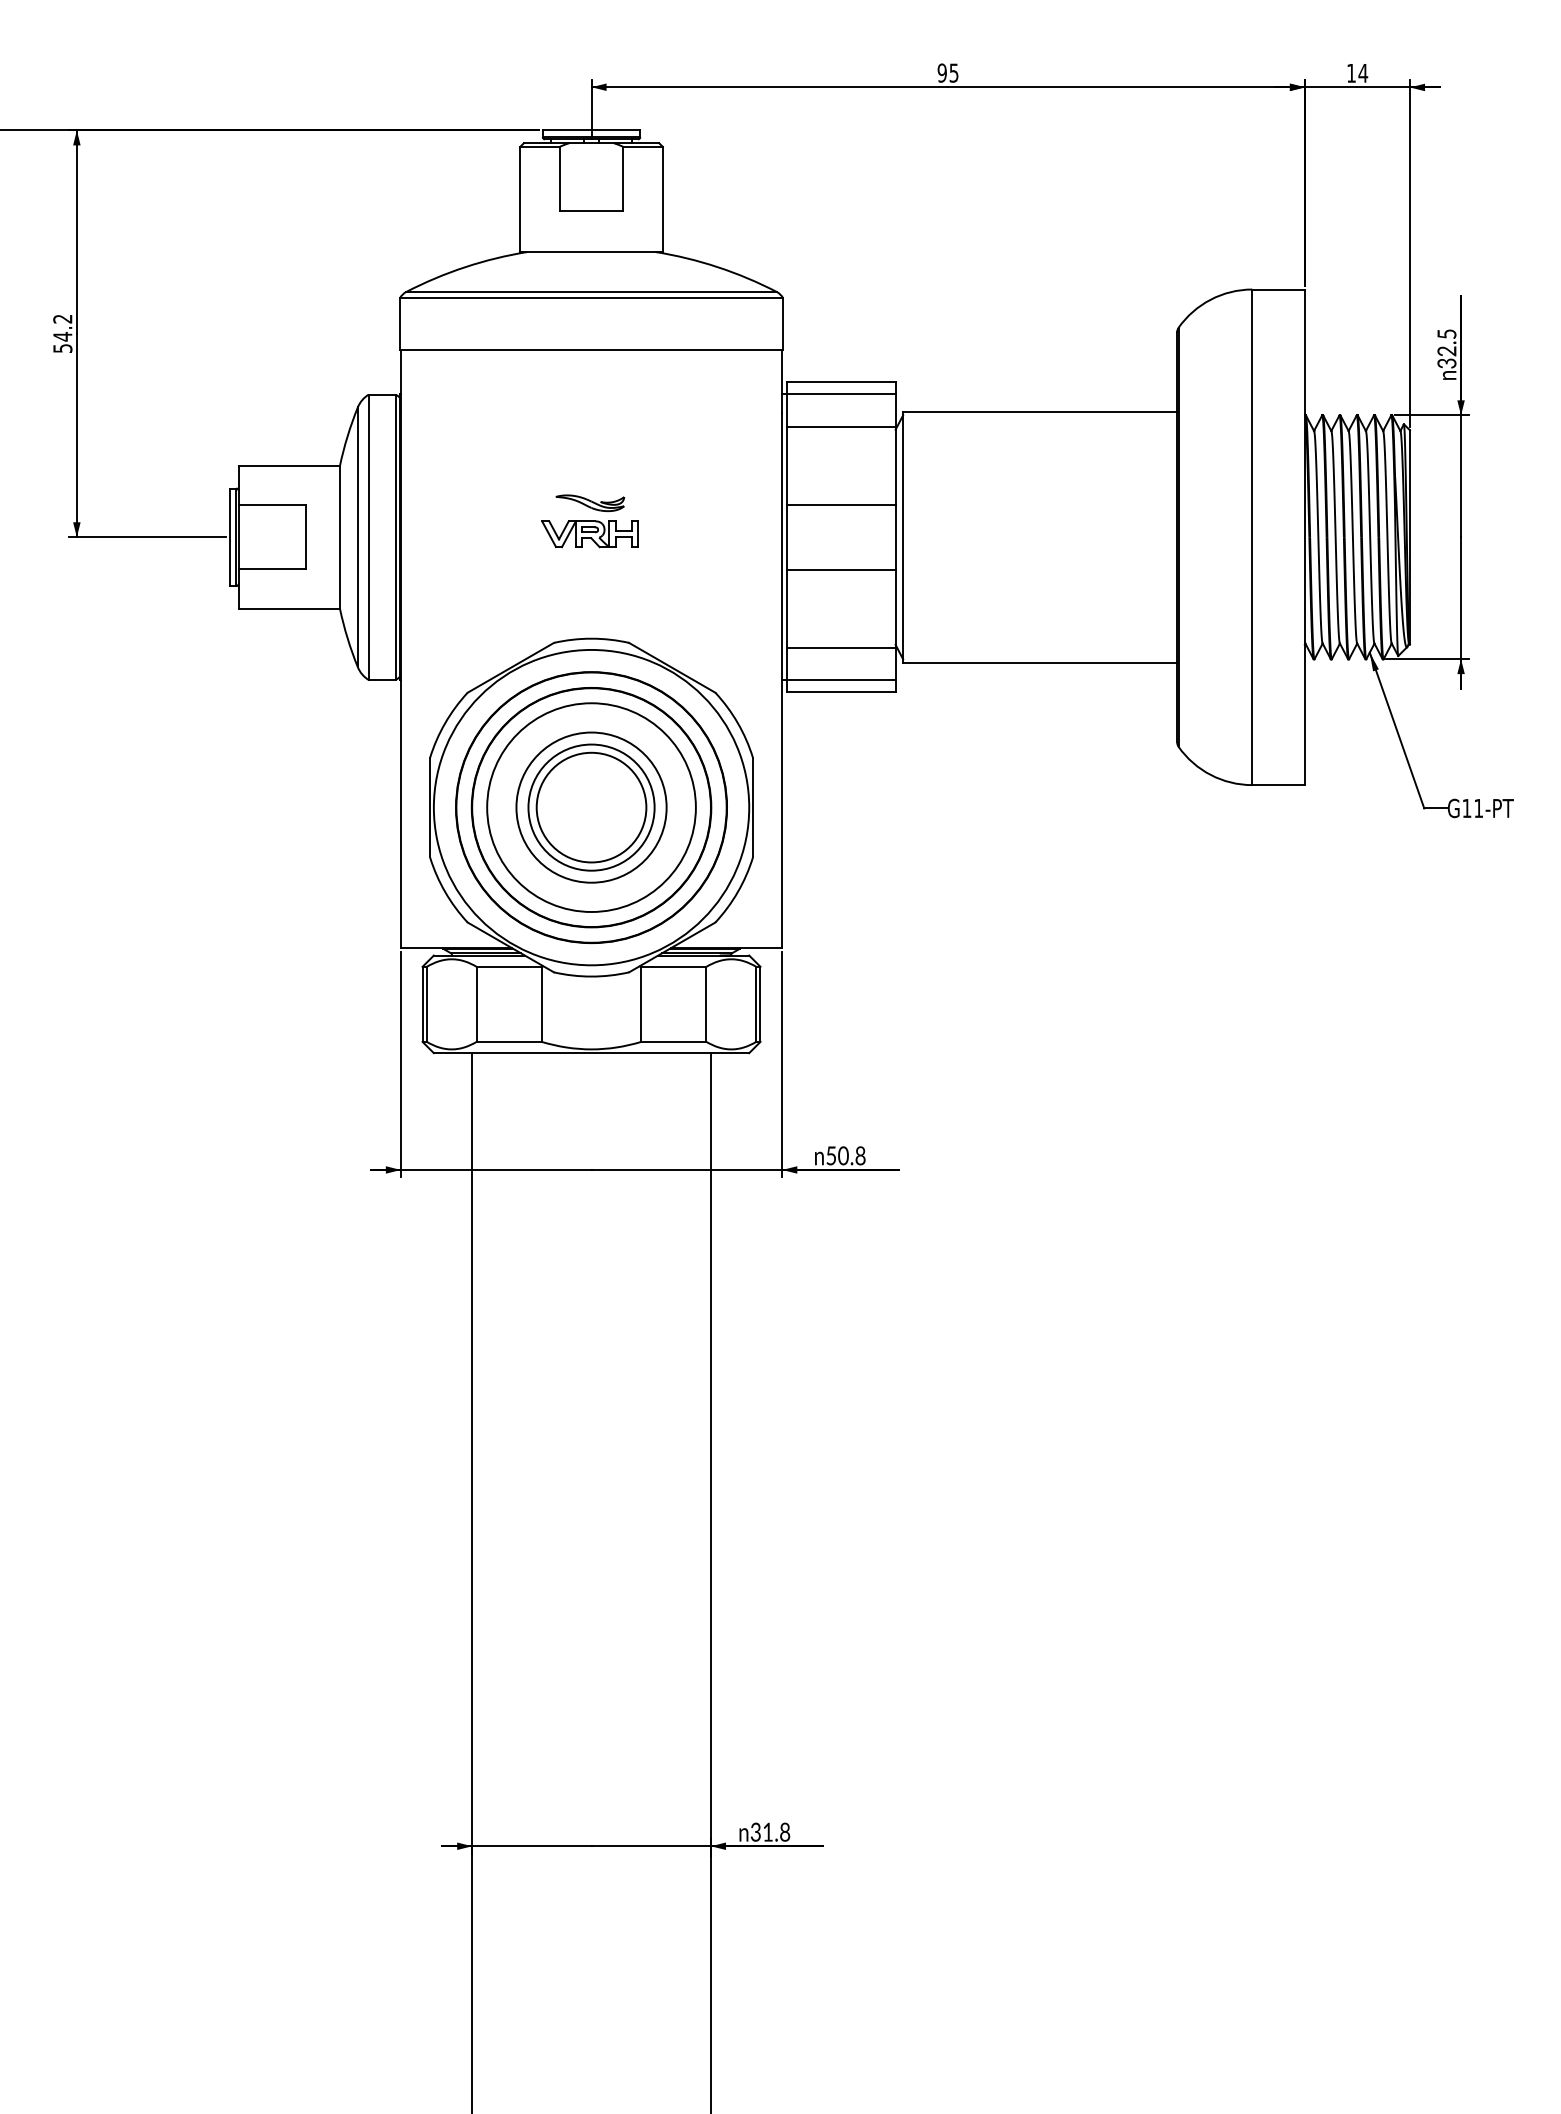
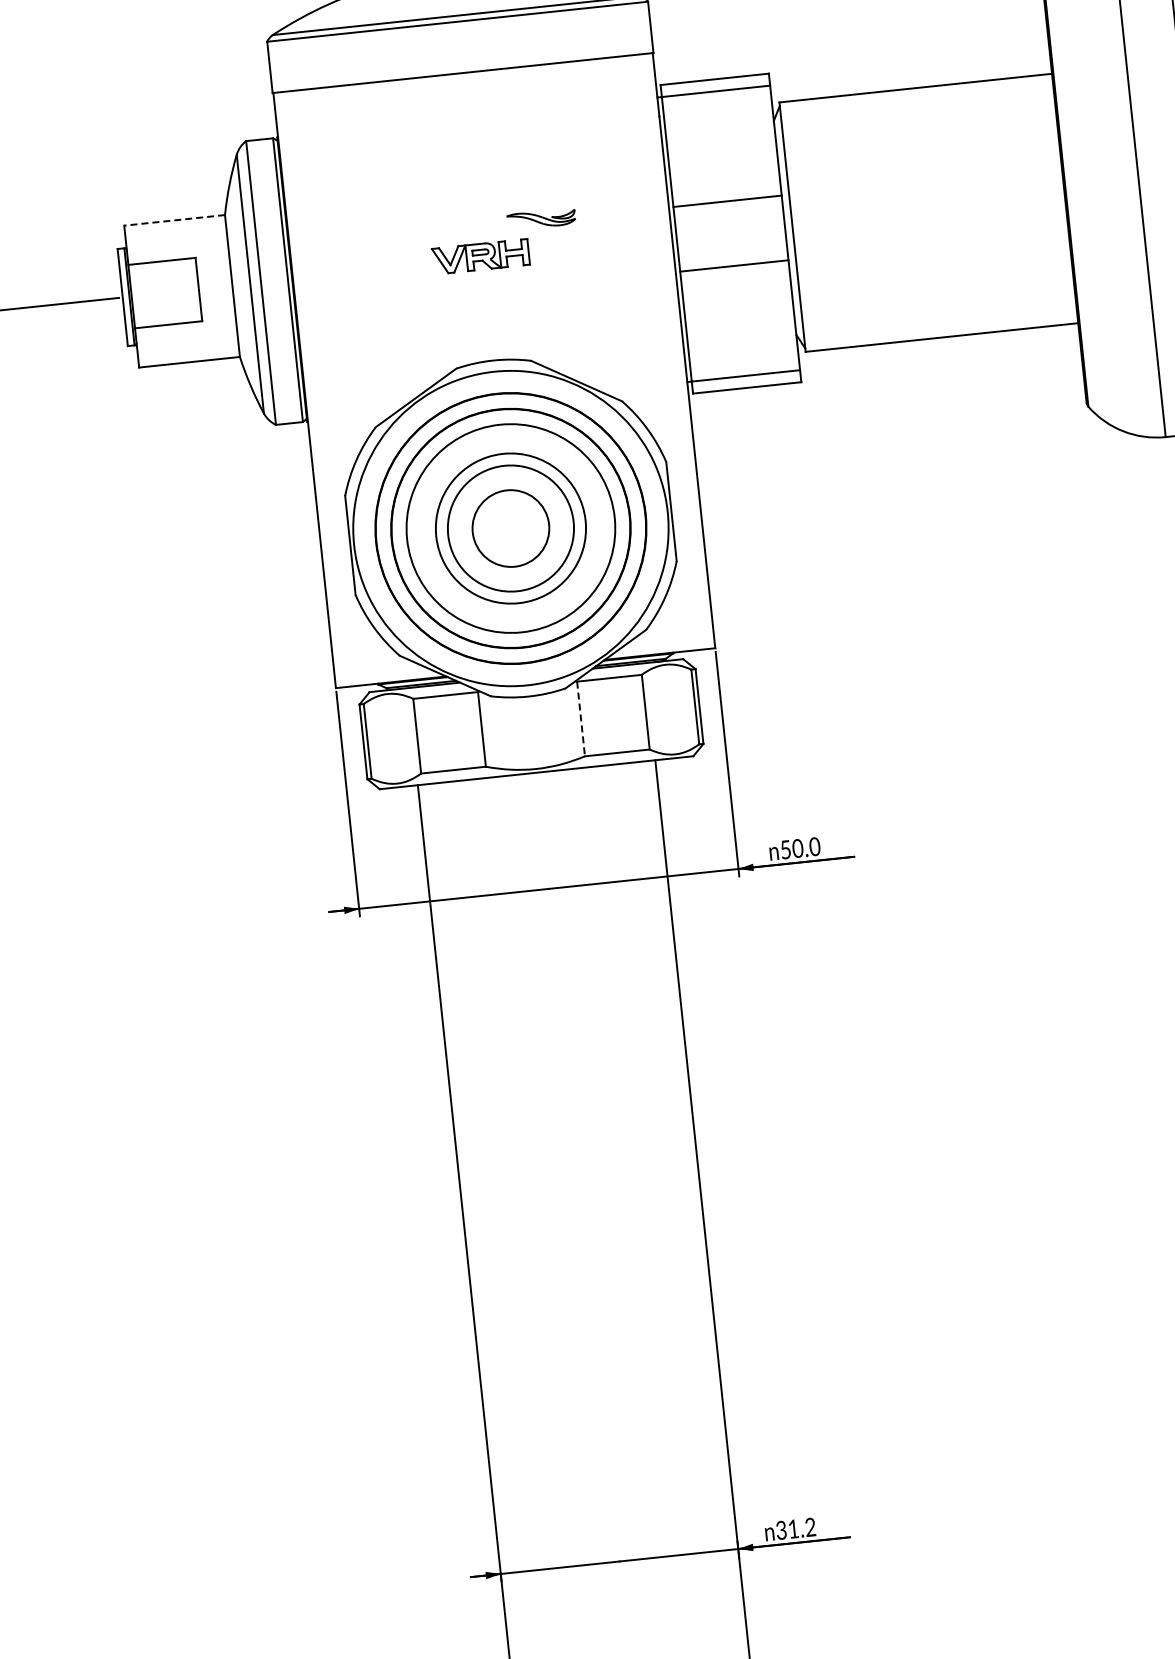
line: (840, 426) -> (718, 123), removed
line: (289, 466) -> (174, 220), solid -> dashed
part: (590, 503) -> (541, 219), moved
line: (840, 647) -> (741, 343), removed
circle: (591, 807) -> (510, 528), size x0.7
line: (641, 1004) -> (581, 719), solid -> dashed
text: (860, 1155) -> (814, 846), 50.8 -> 50.0
text: (785, 1832) -> (810, 1527), 31.8 -> 31.2

